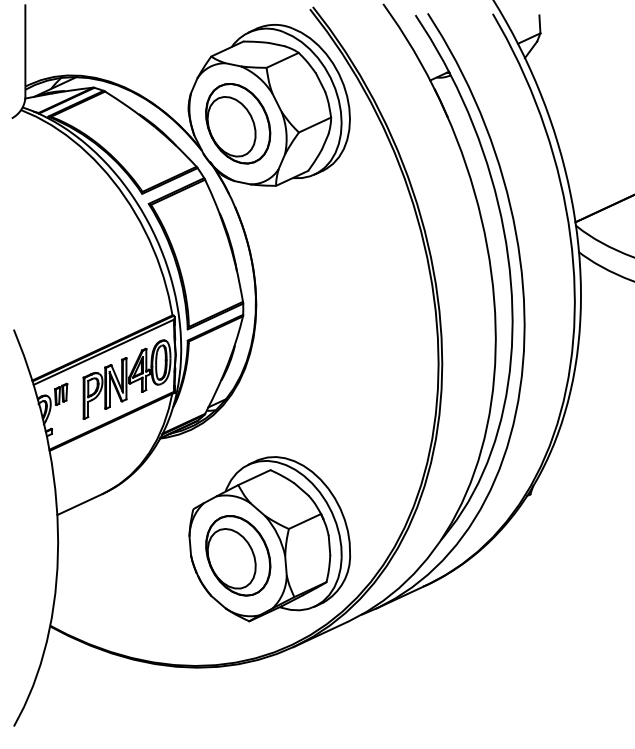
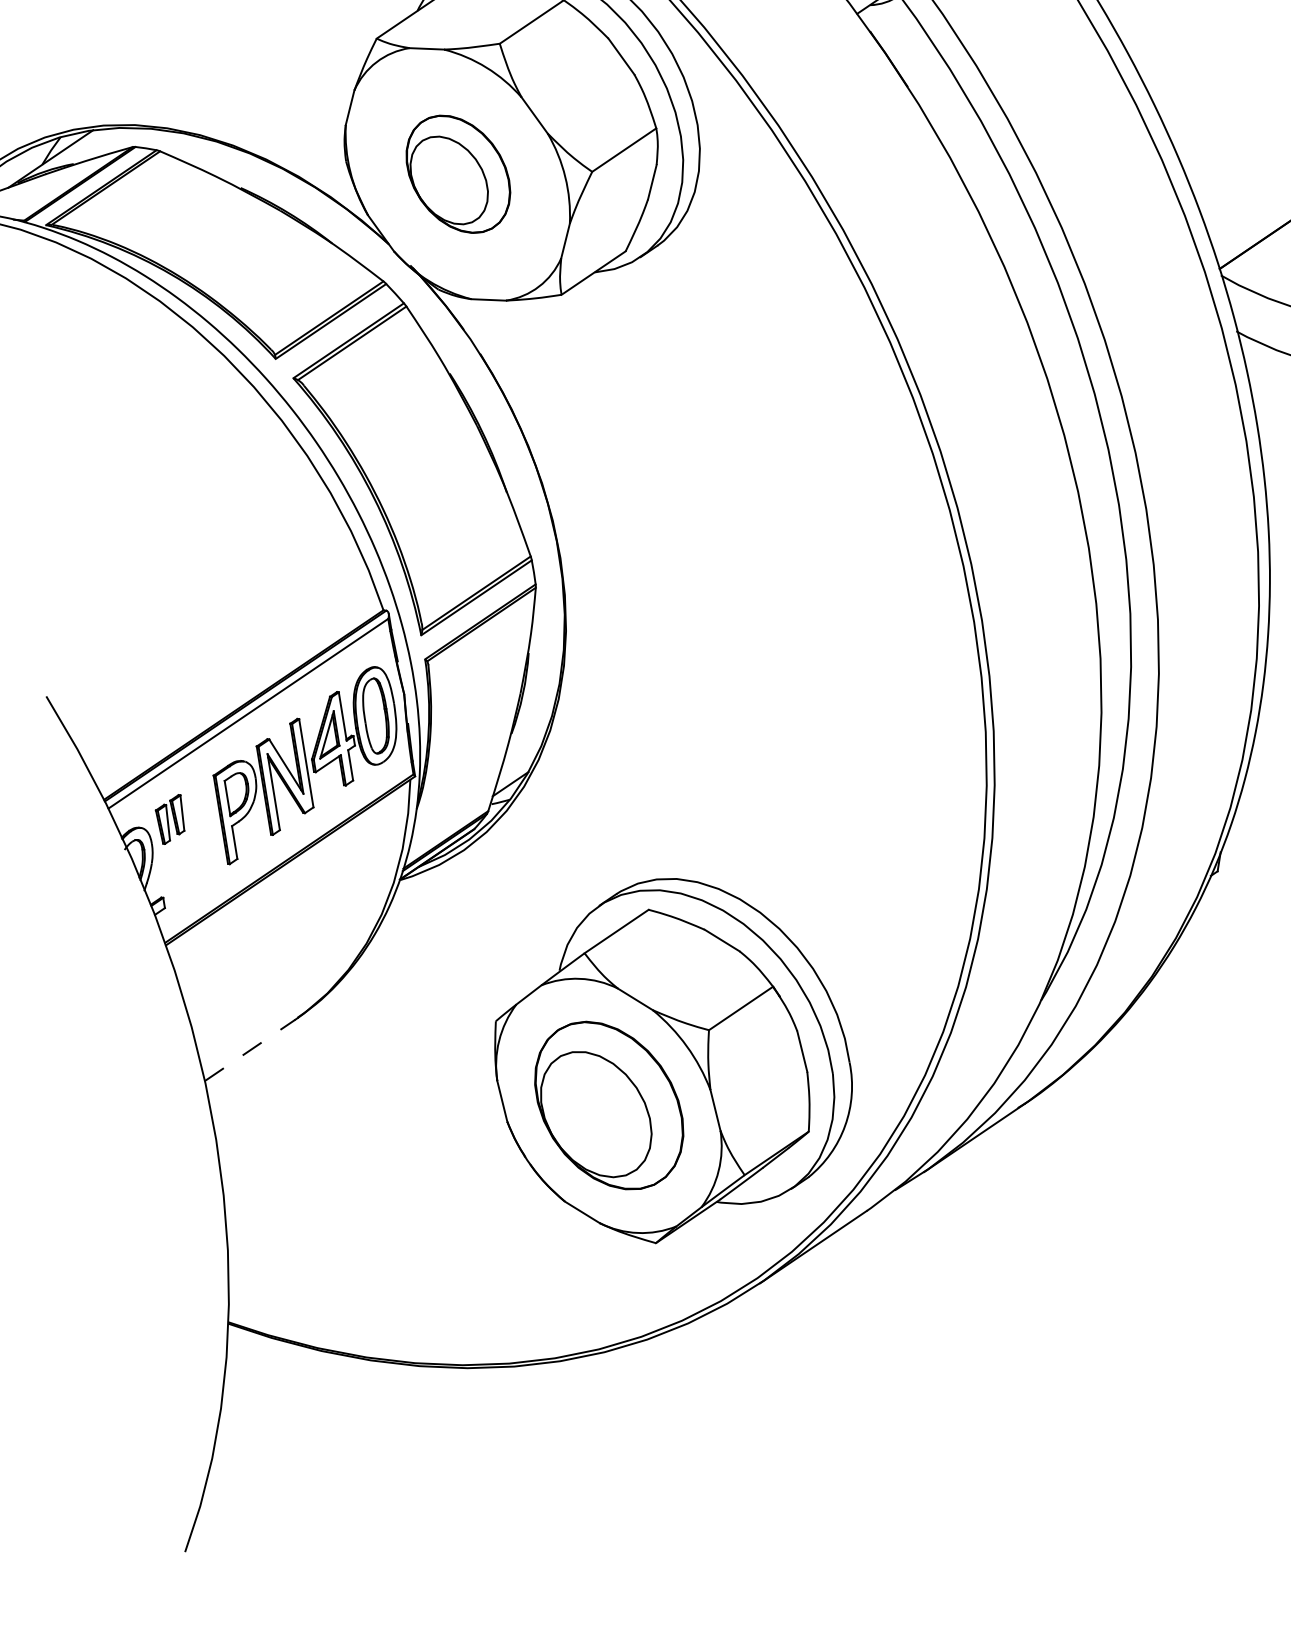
part: (238, 123) -> (458, 173), size x0.7
line: (80, 504) -> (251, 1050), solid -> dashed

